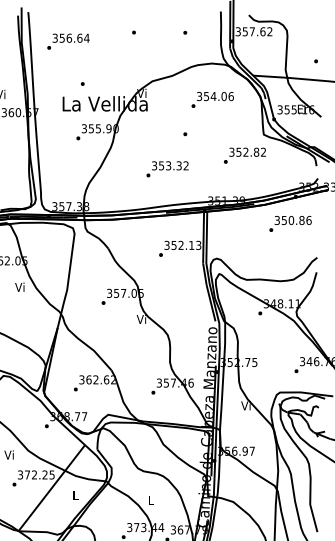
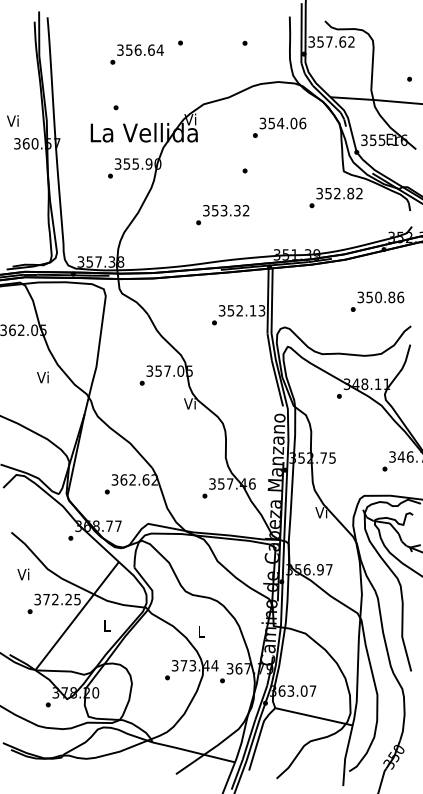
text: (68, 41) -> (136, 54), moved
text: (244, 155) -> (335, 197), moved
text: (290, 223) -> (377, 301), moved
text: (19, 287) -> (42, 377), moved

